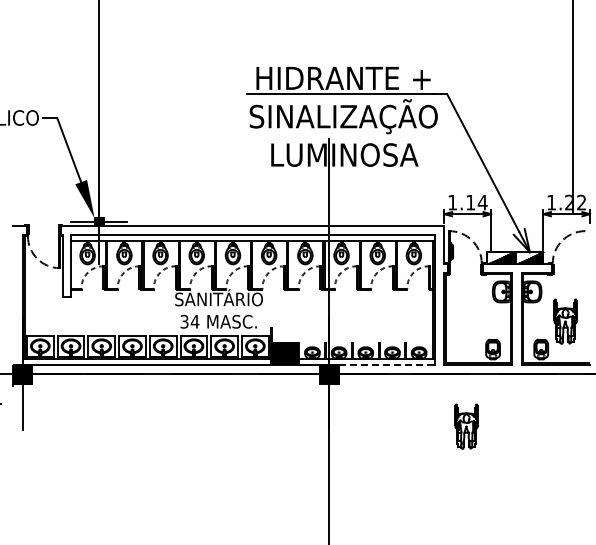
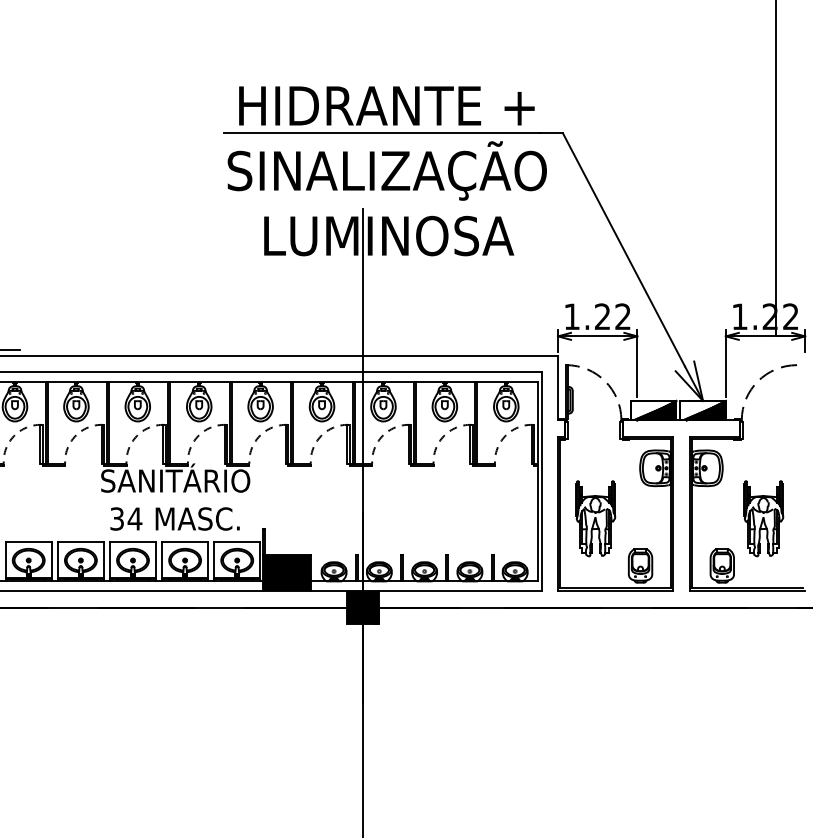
text: (476, 202) -> (612, 316), 1.14 -> 1.22
line: (386, 364) -> (459, 591), dashed -> solid
part: (466, 426) -> (595, 518), moved

